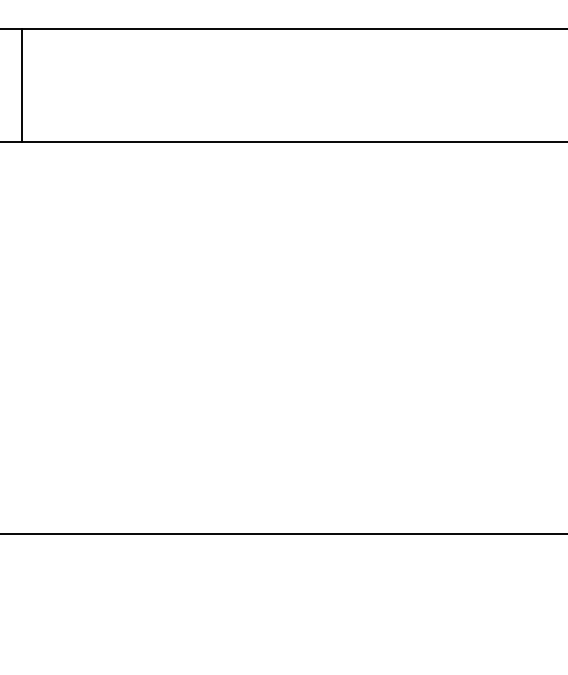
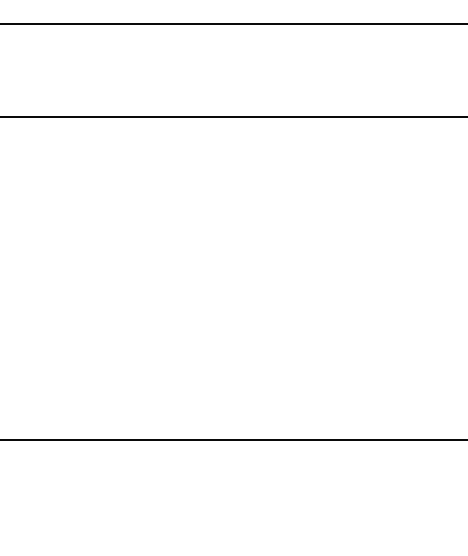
line: (21, 85) -> (17, 70), removed

